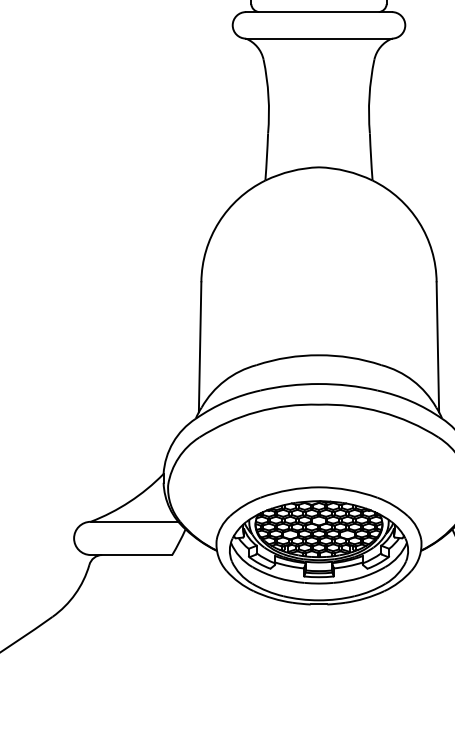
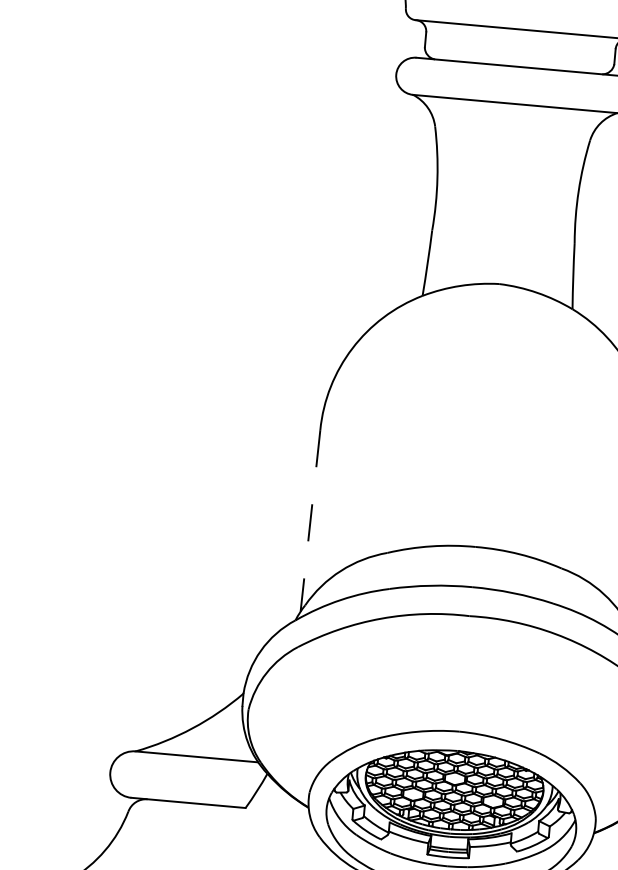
line: (200, 347) -> (310, 521), solid -> dashed

